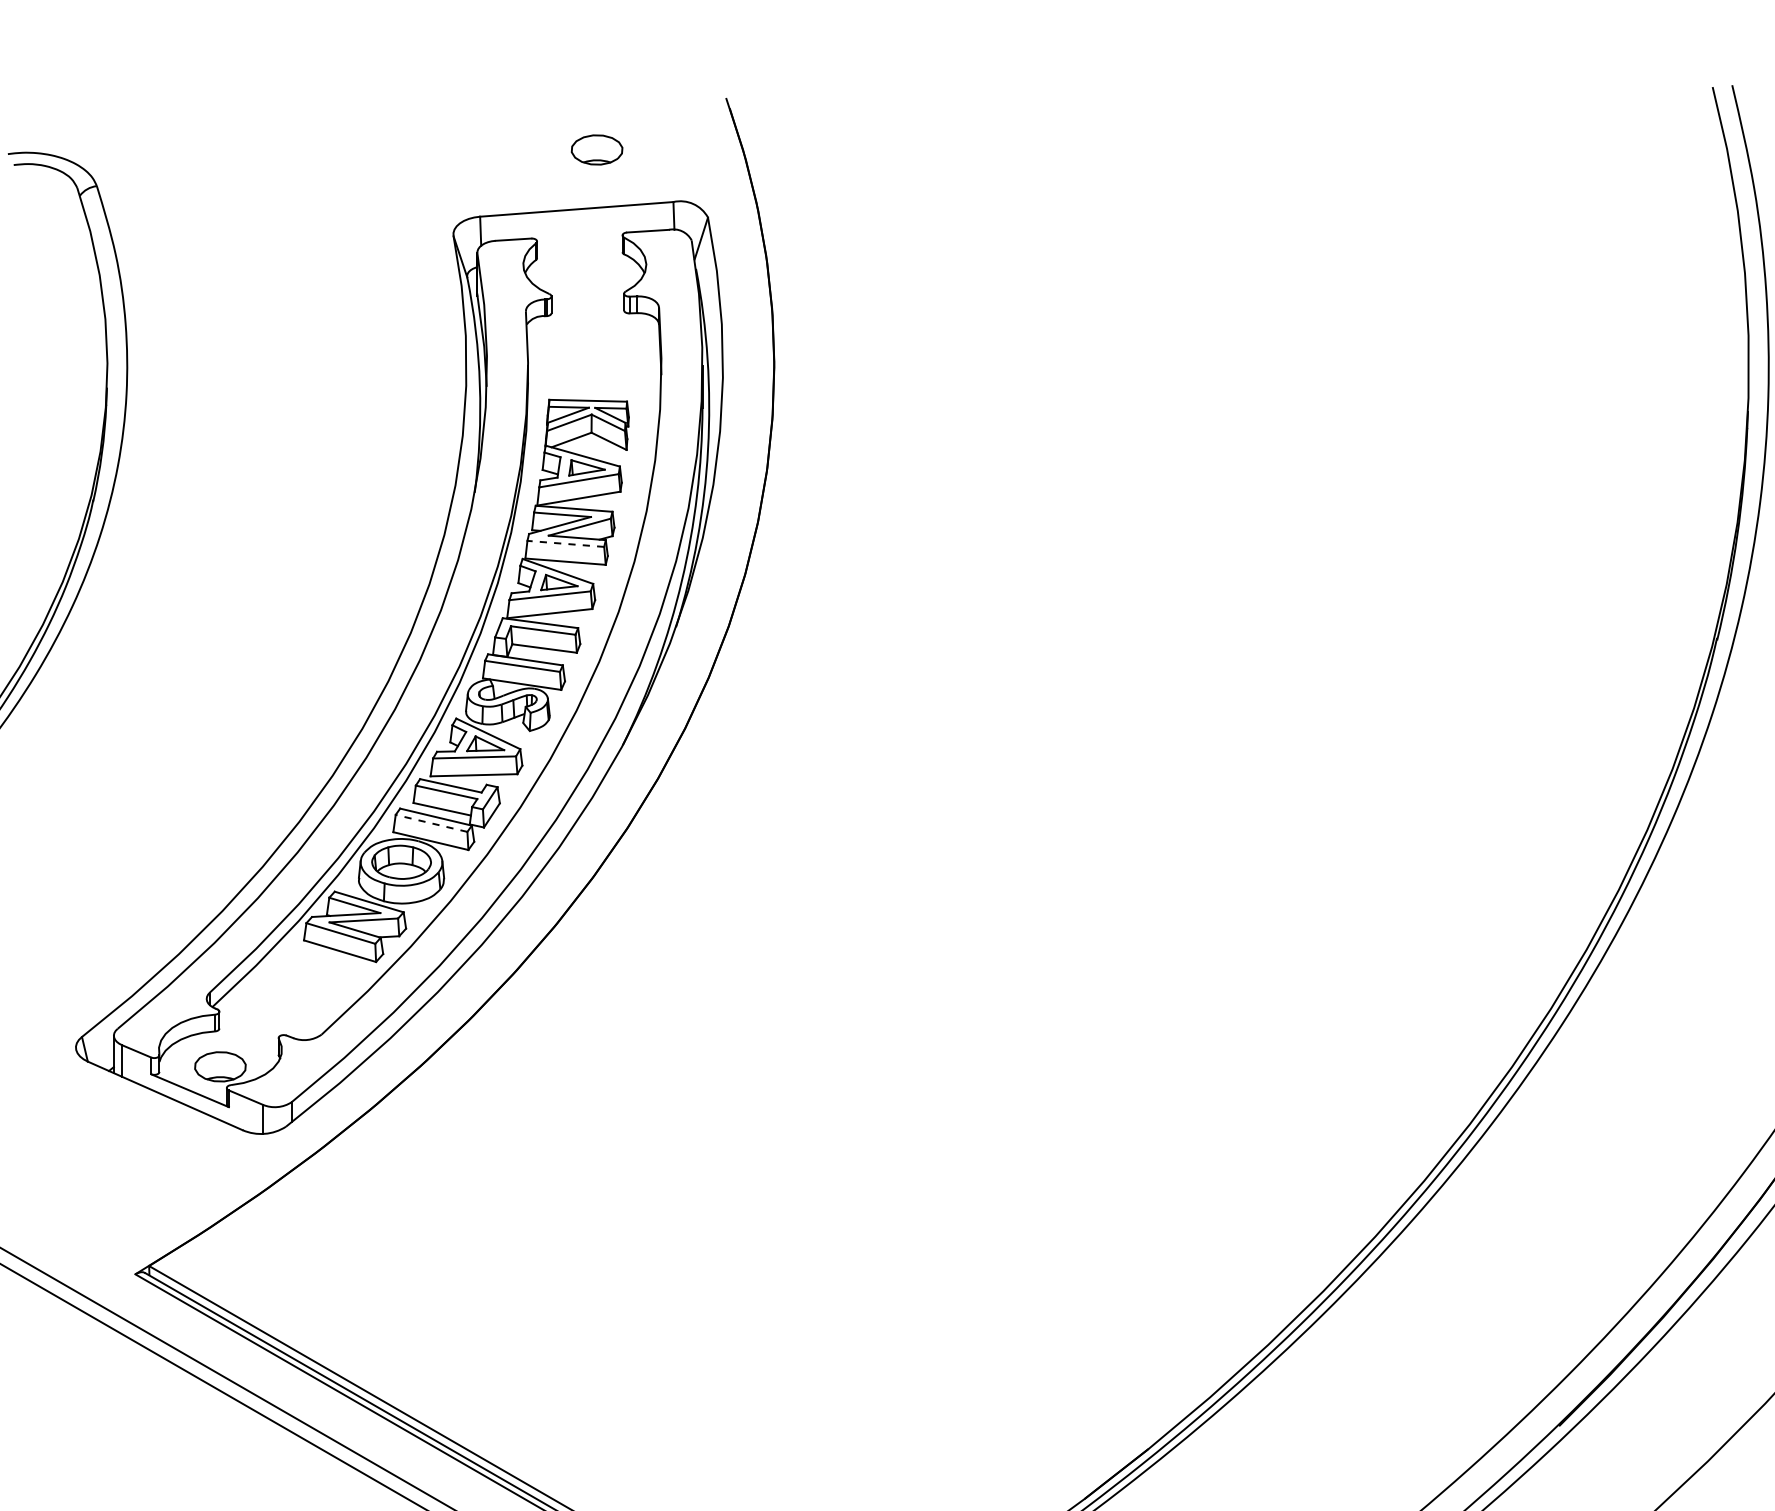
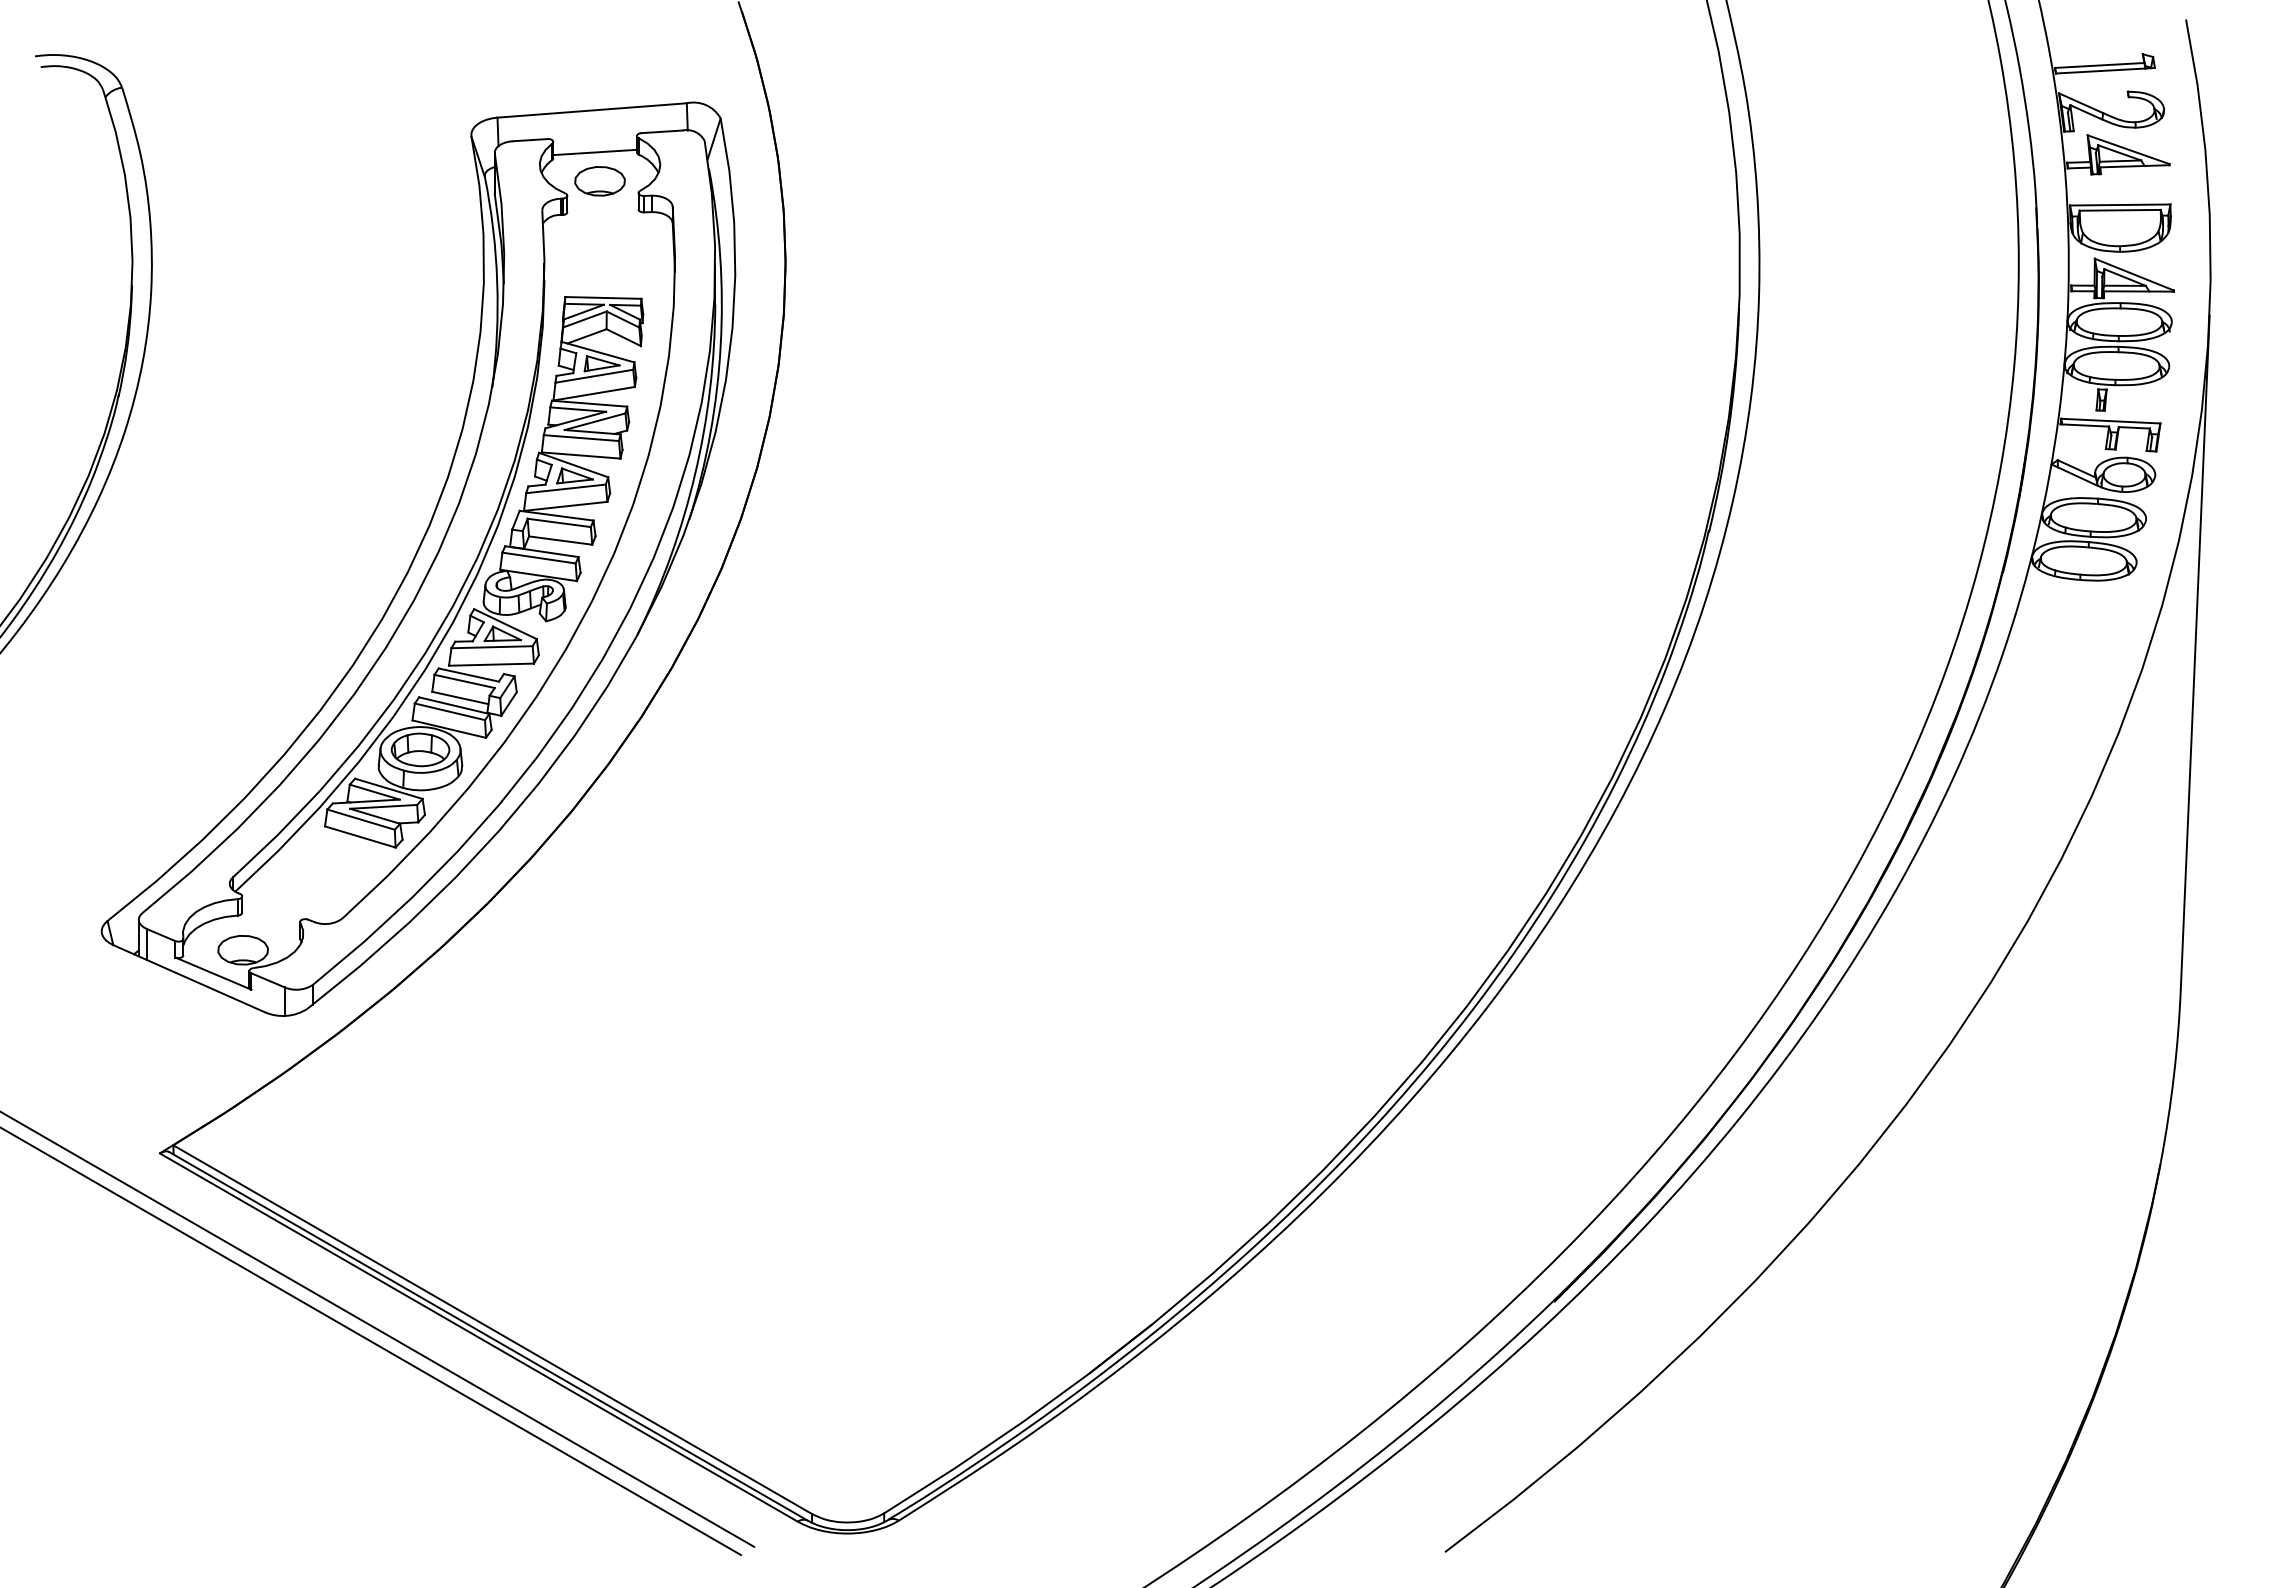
part: (596, 150) -> (599, 181), moved
line: (579, 252) -> (594, 152), added
line: (565, 544) -> (581, 438), dashed -> solid
line: (431, 823) -> (449, 711), dashed -> solid

